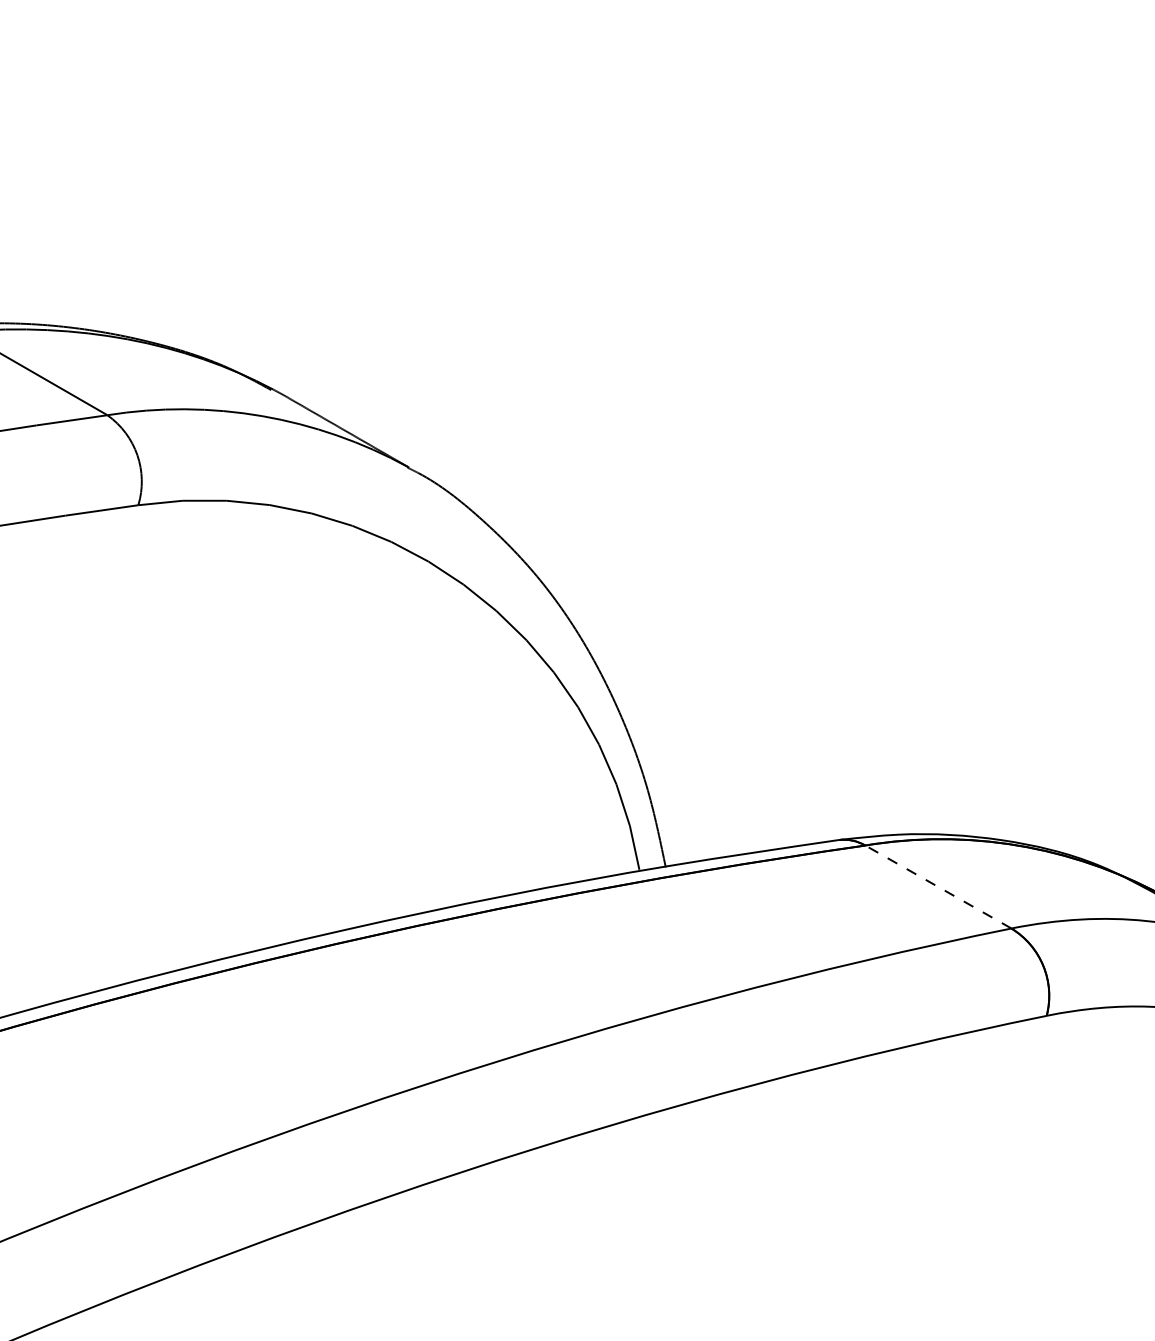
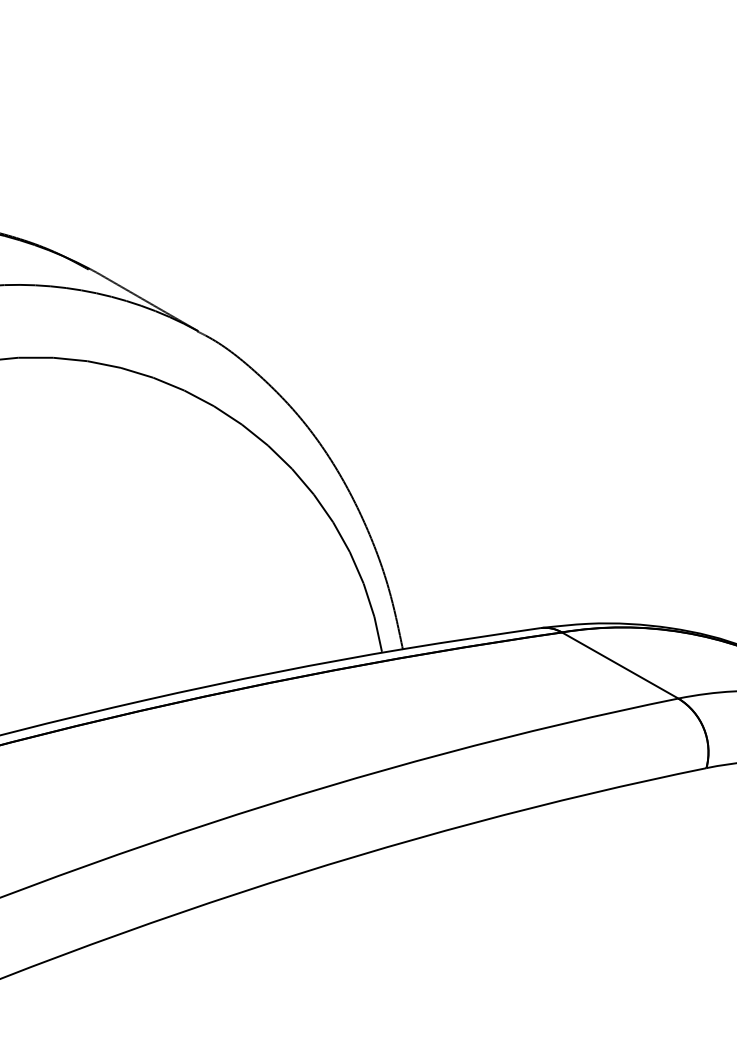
line: (938, 886) -> (620, 665), dashed -> solid

